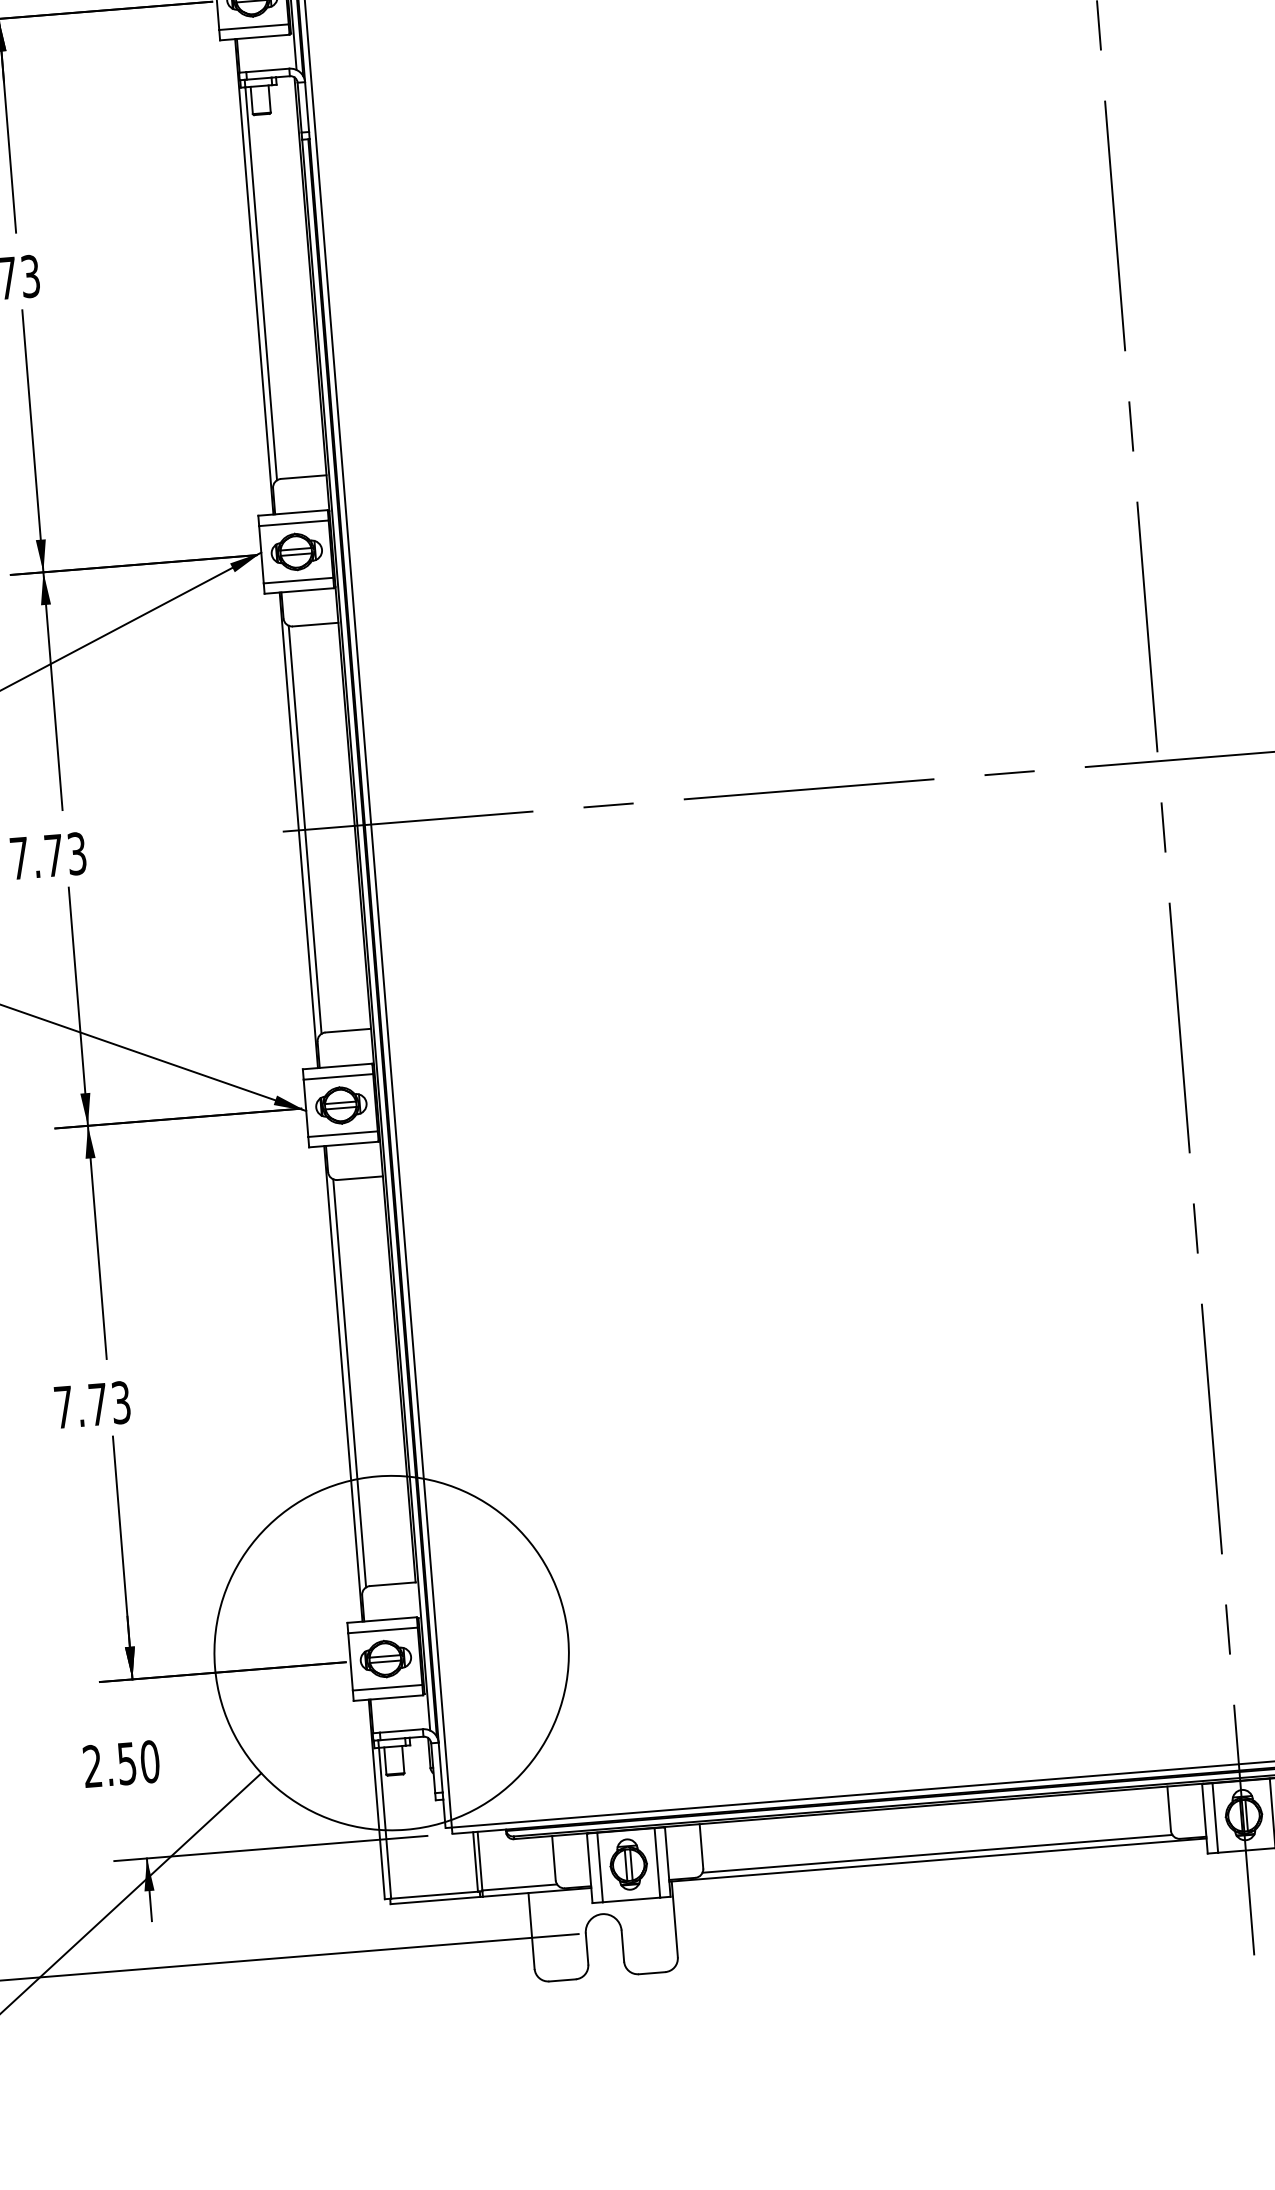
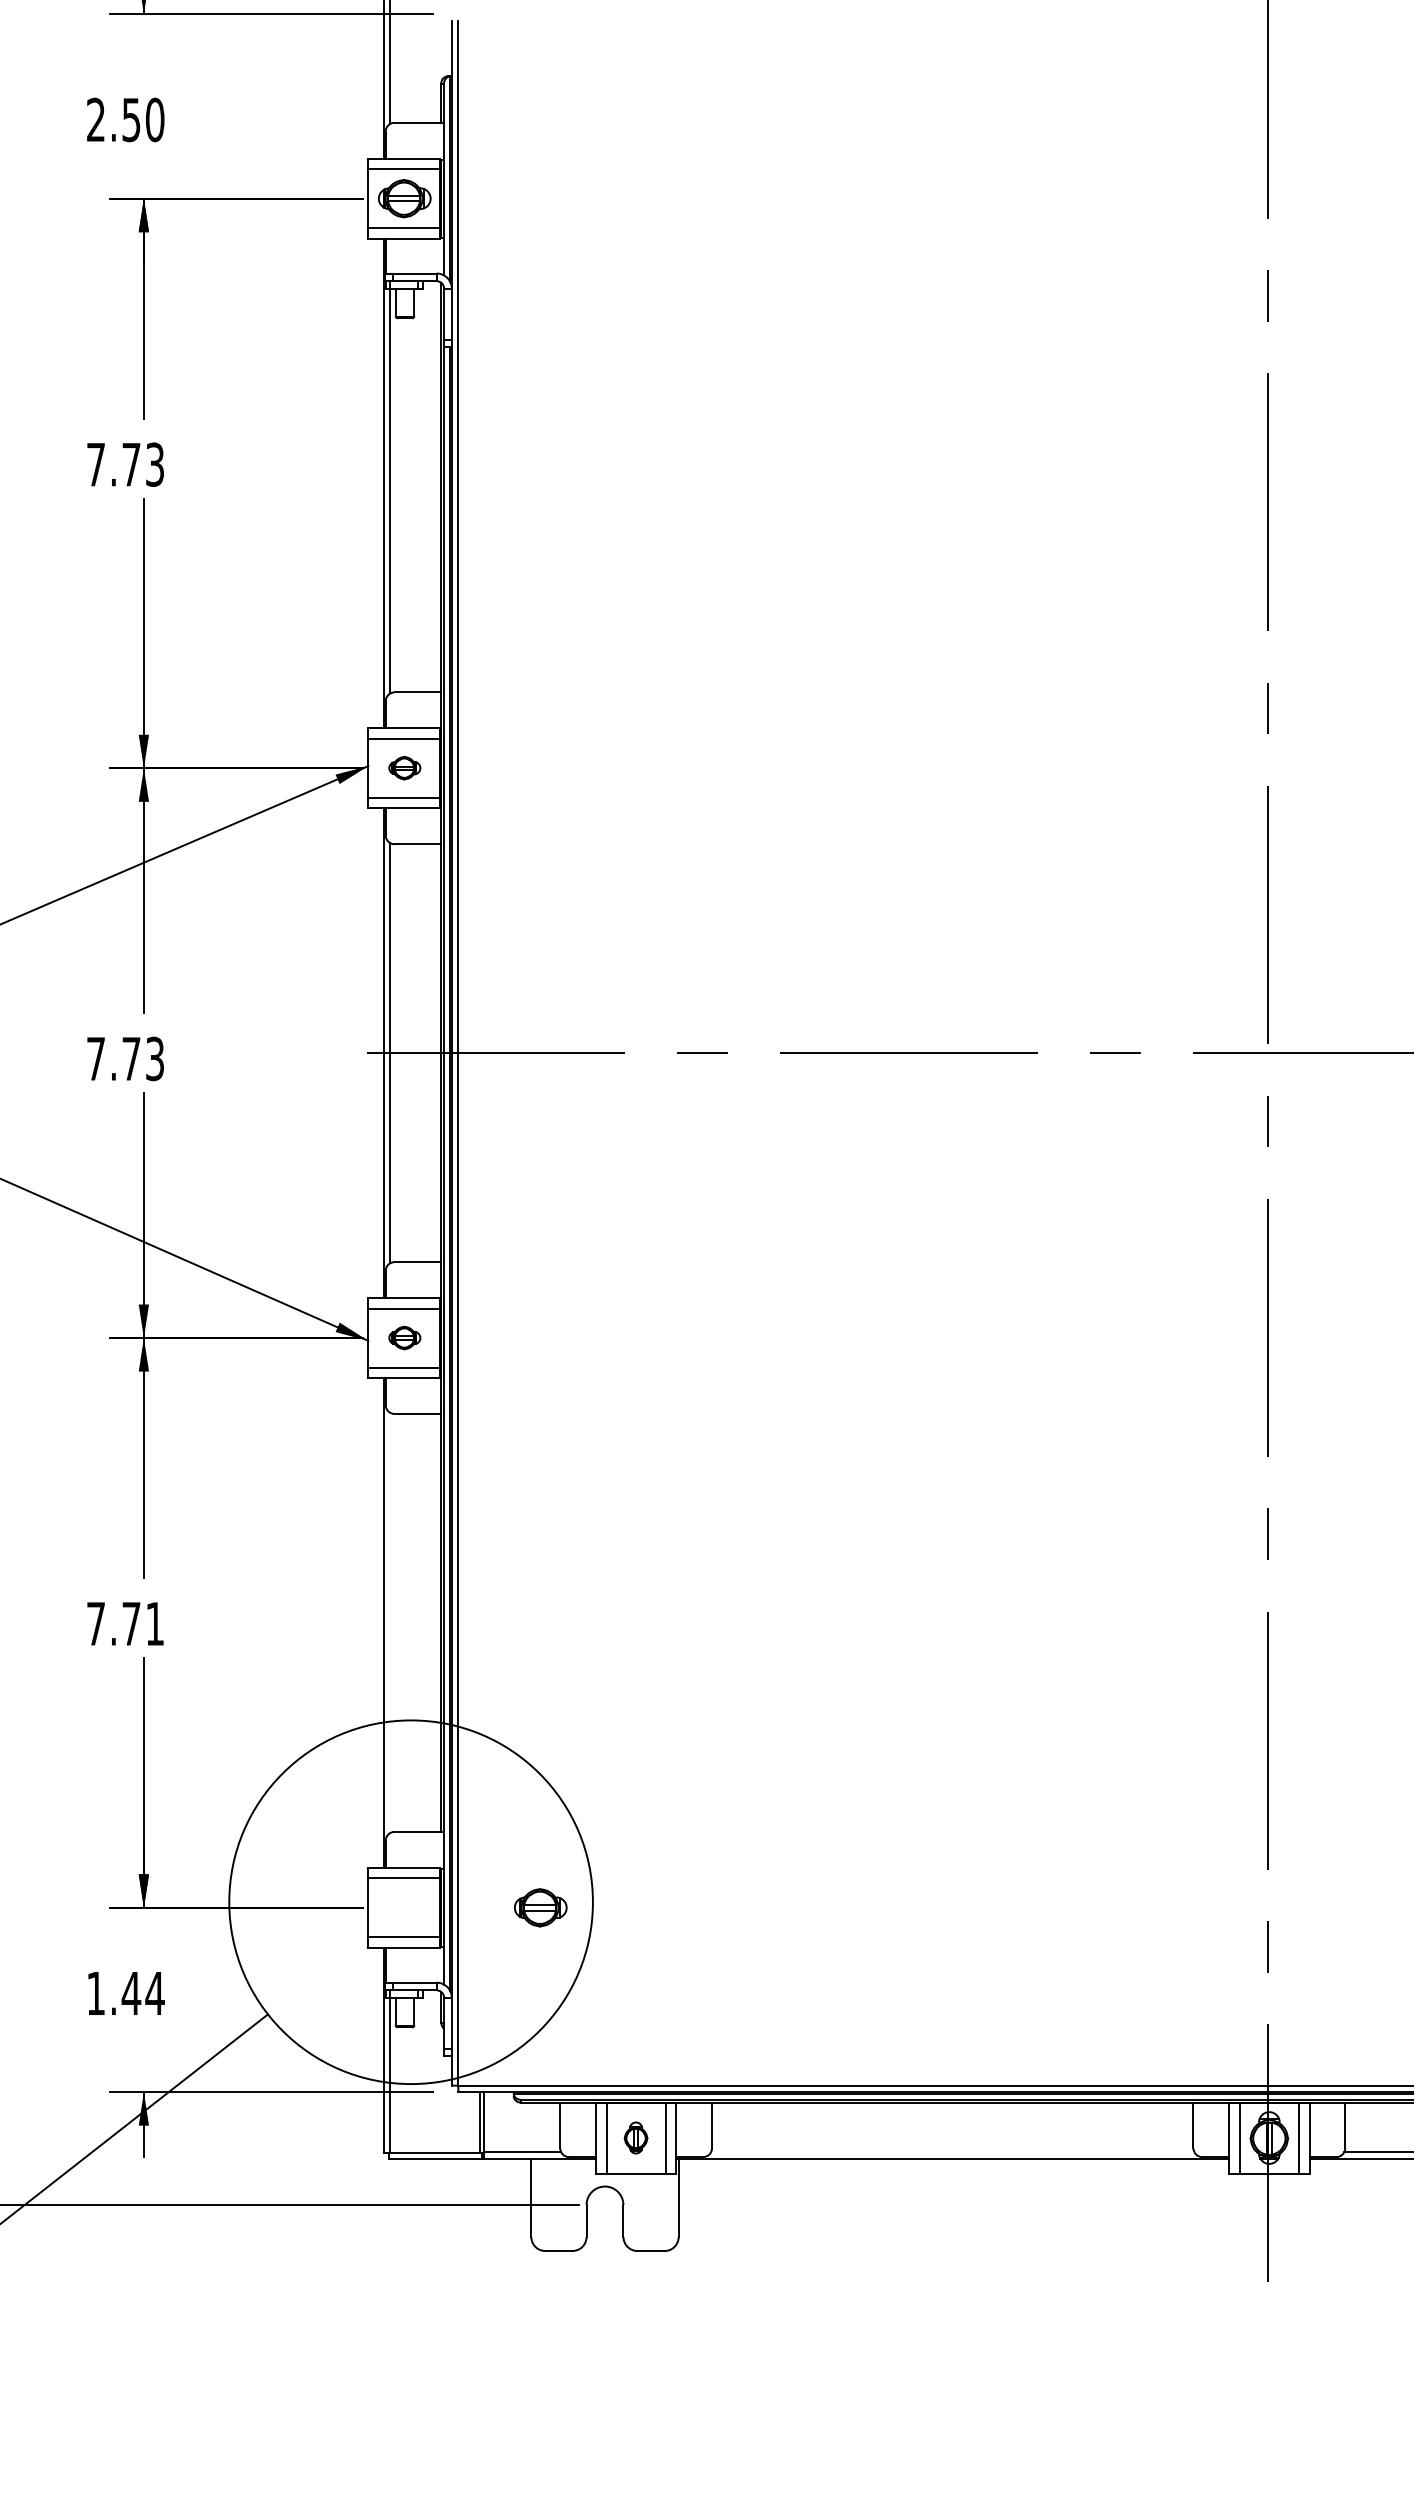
part: (296, 551) -> (404, 767), size x0.6
part: (341, 1104) -> (404, 1337), size x0.6
line: (349, 1382) -> (390, 1622), removed
text: (120, 1402) -> (154, 1623), 7.73 -> 7.71
part: (385, 1658) -> (540, 1907), moved
text: (121, 1764) -> (125, 1993), 2.50 -> 1.44
line: (937, 1853) -> (952, 2152), removed
part: (628, 1864) -> (635, 2137), size x0.6

